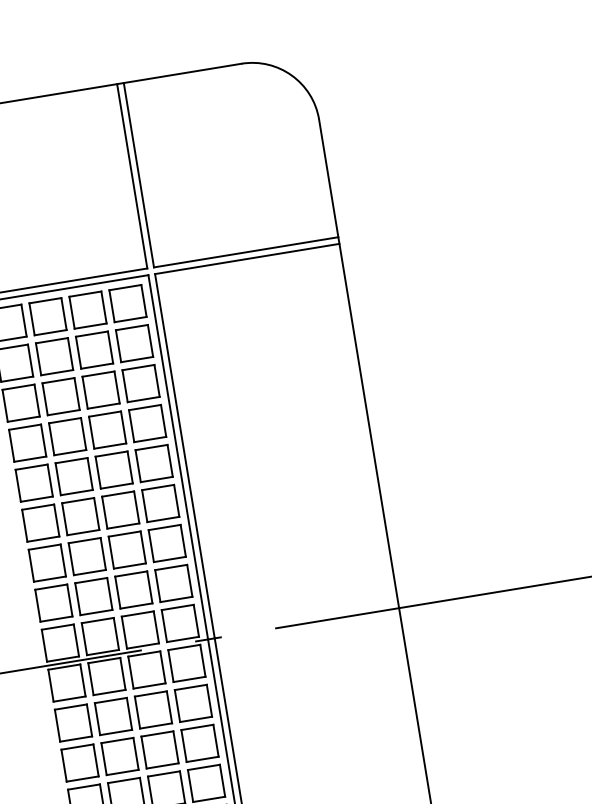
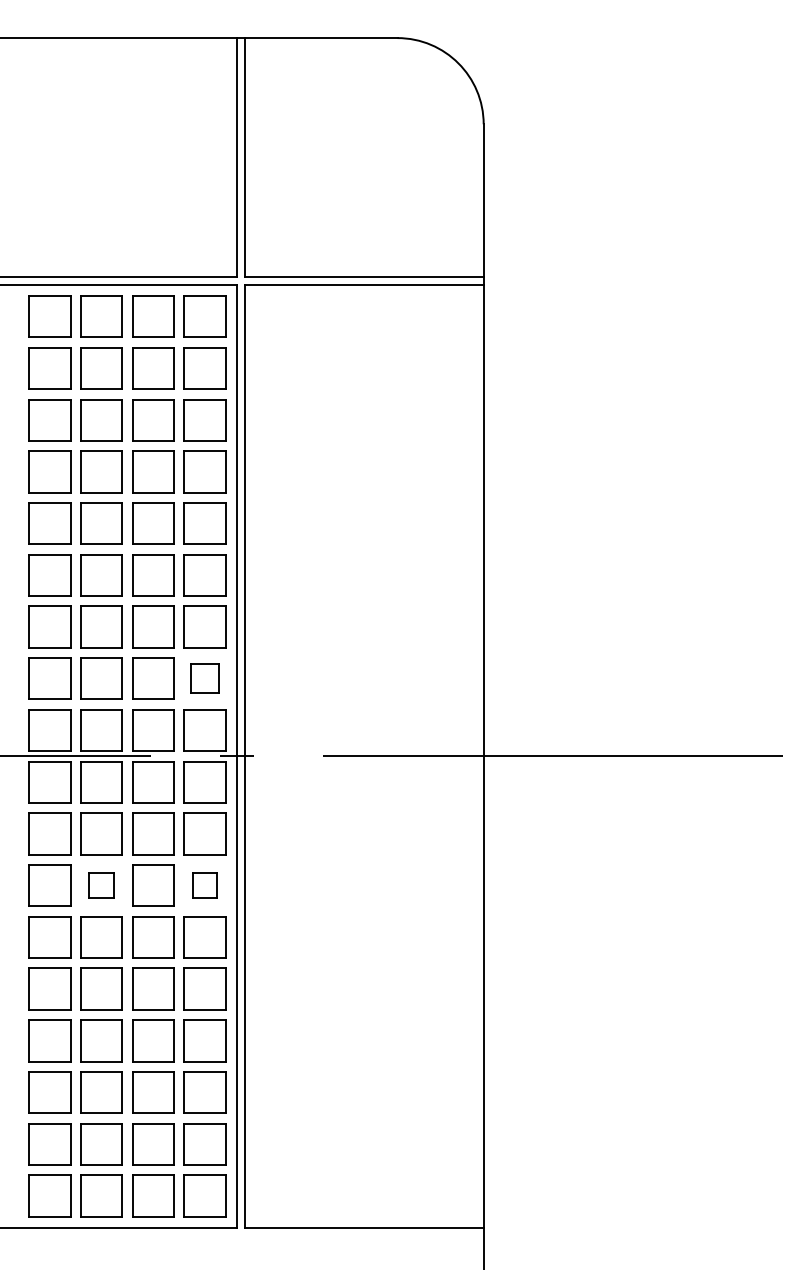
part: (173, 583) -> (204, 678), size x0.7
part: (199, 743) -> (204, 885), size x0.6
part: (119, 756) -> (101, 885), size x0.6

